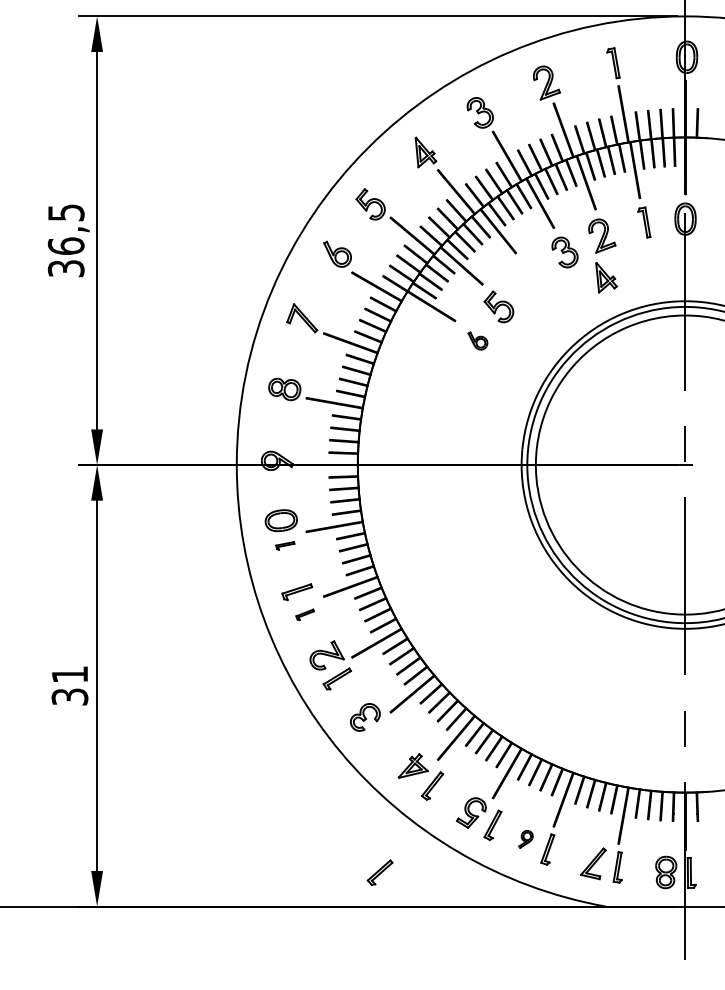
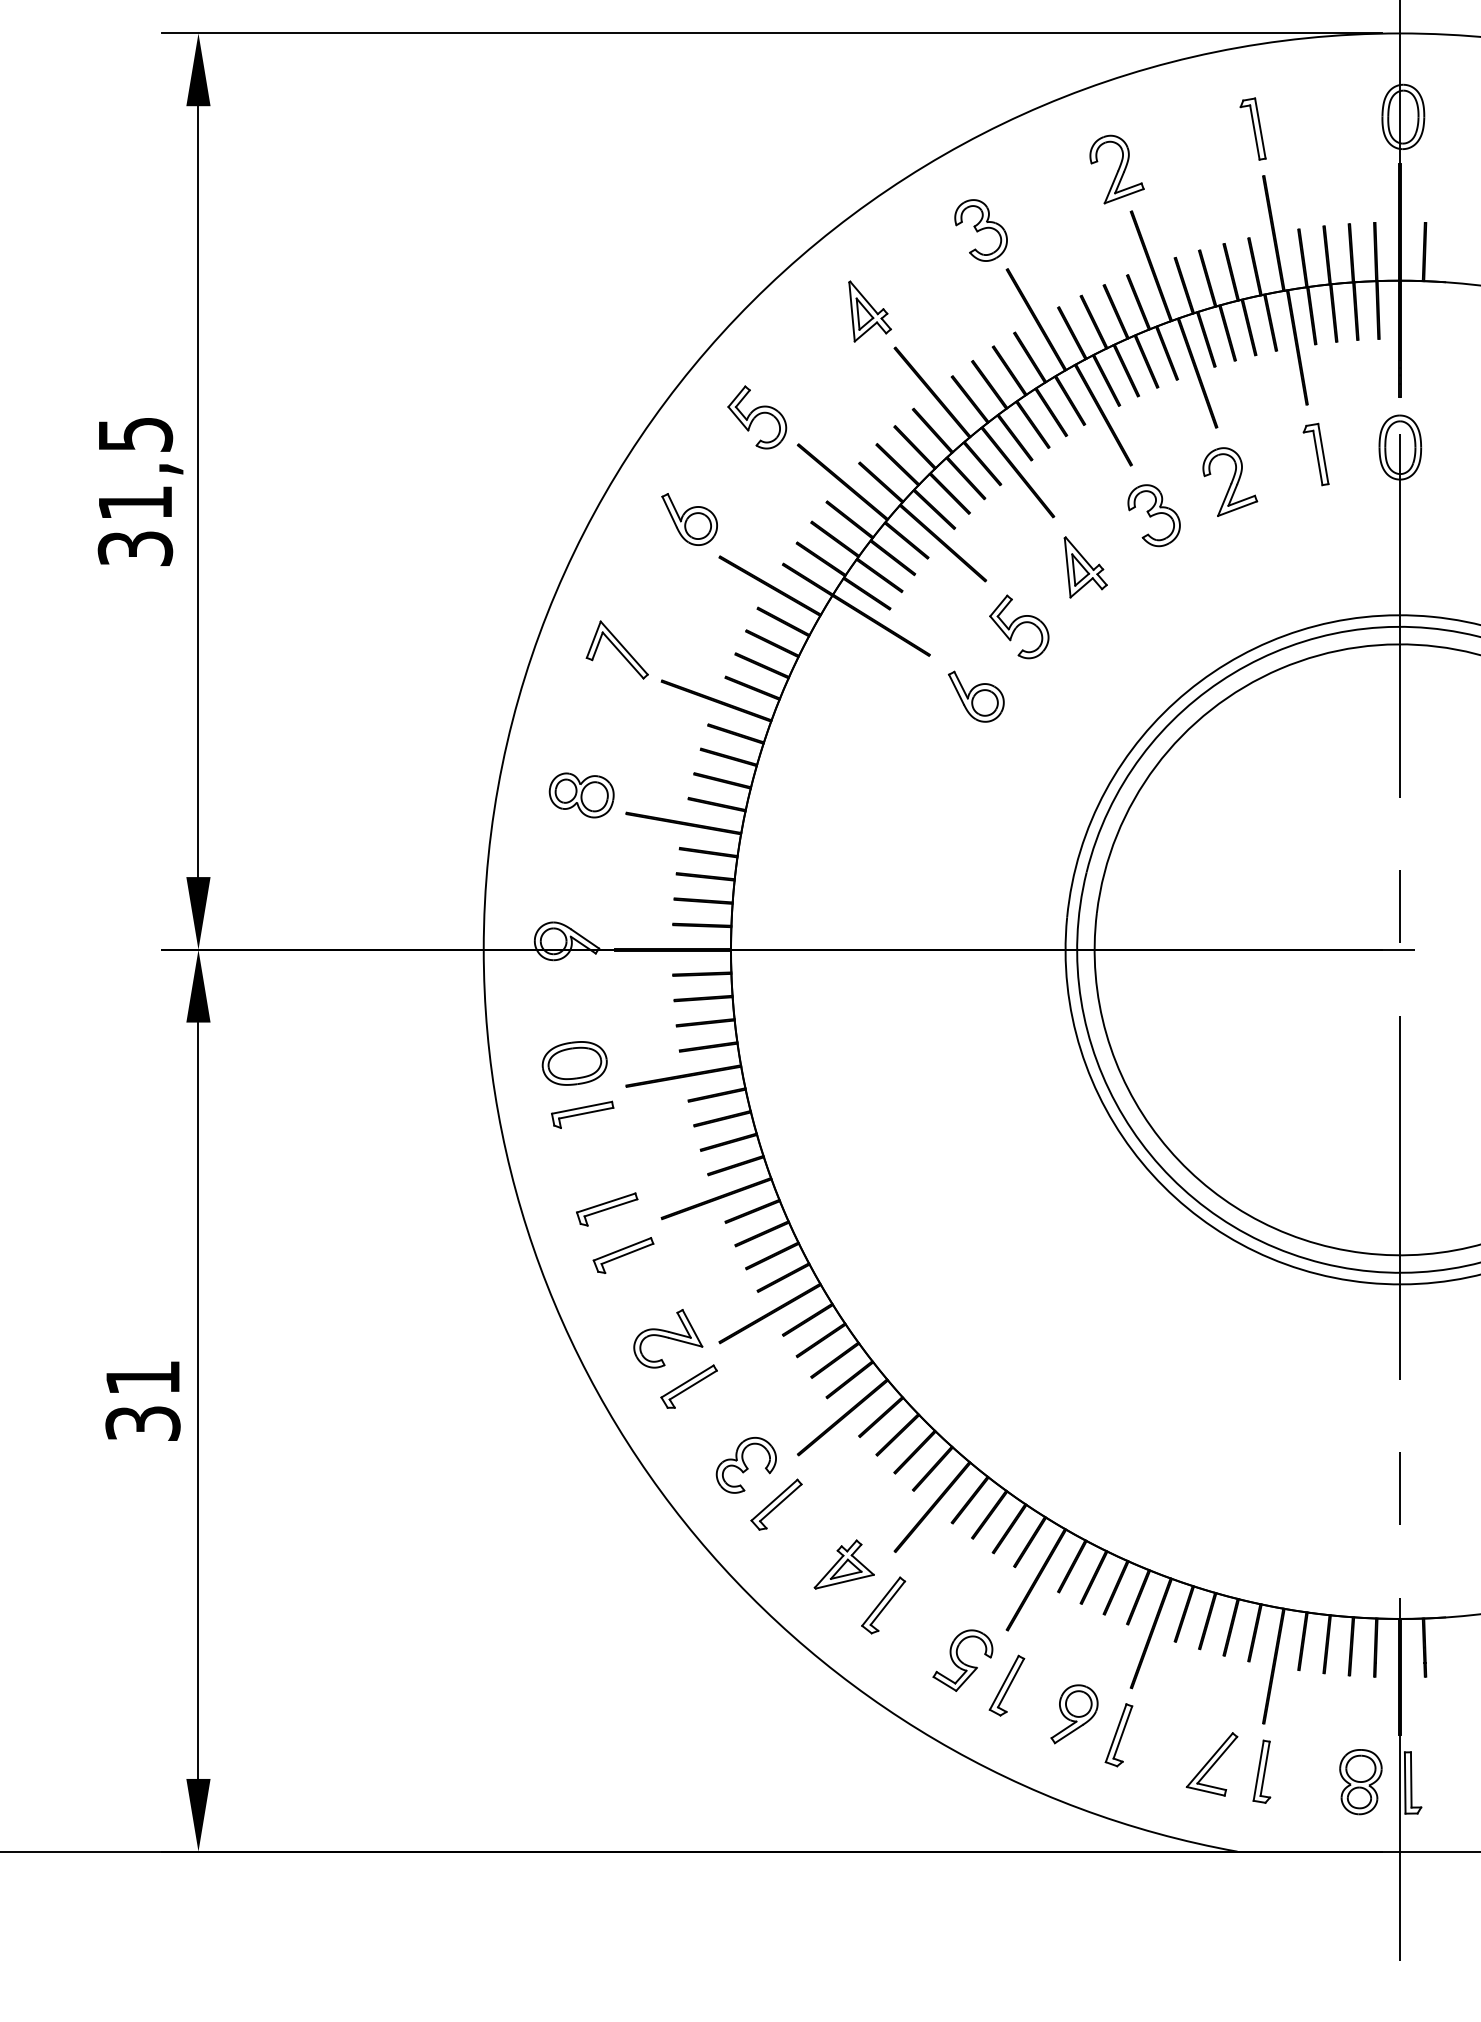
text: (65, 245) -> (133, 501), 36,5 -> 31,5
part: (606, 277) -> (1085, 566), moved
part: (477, 340) -> (975, 695), size x1.43
part: (285, 545) -> (583, 1114), size x1.67
part: (304, 614) -> (622, 1255), size x1.67
part: (525, 839) -> (1073, 1714), size x1.67
part: (379, 872) -> (775, 1504), moved

